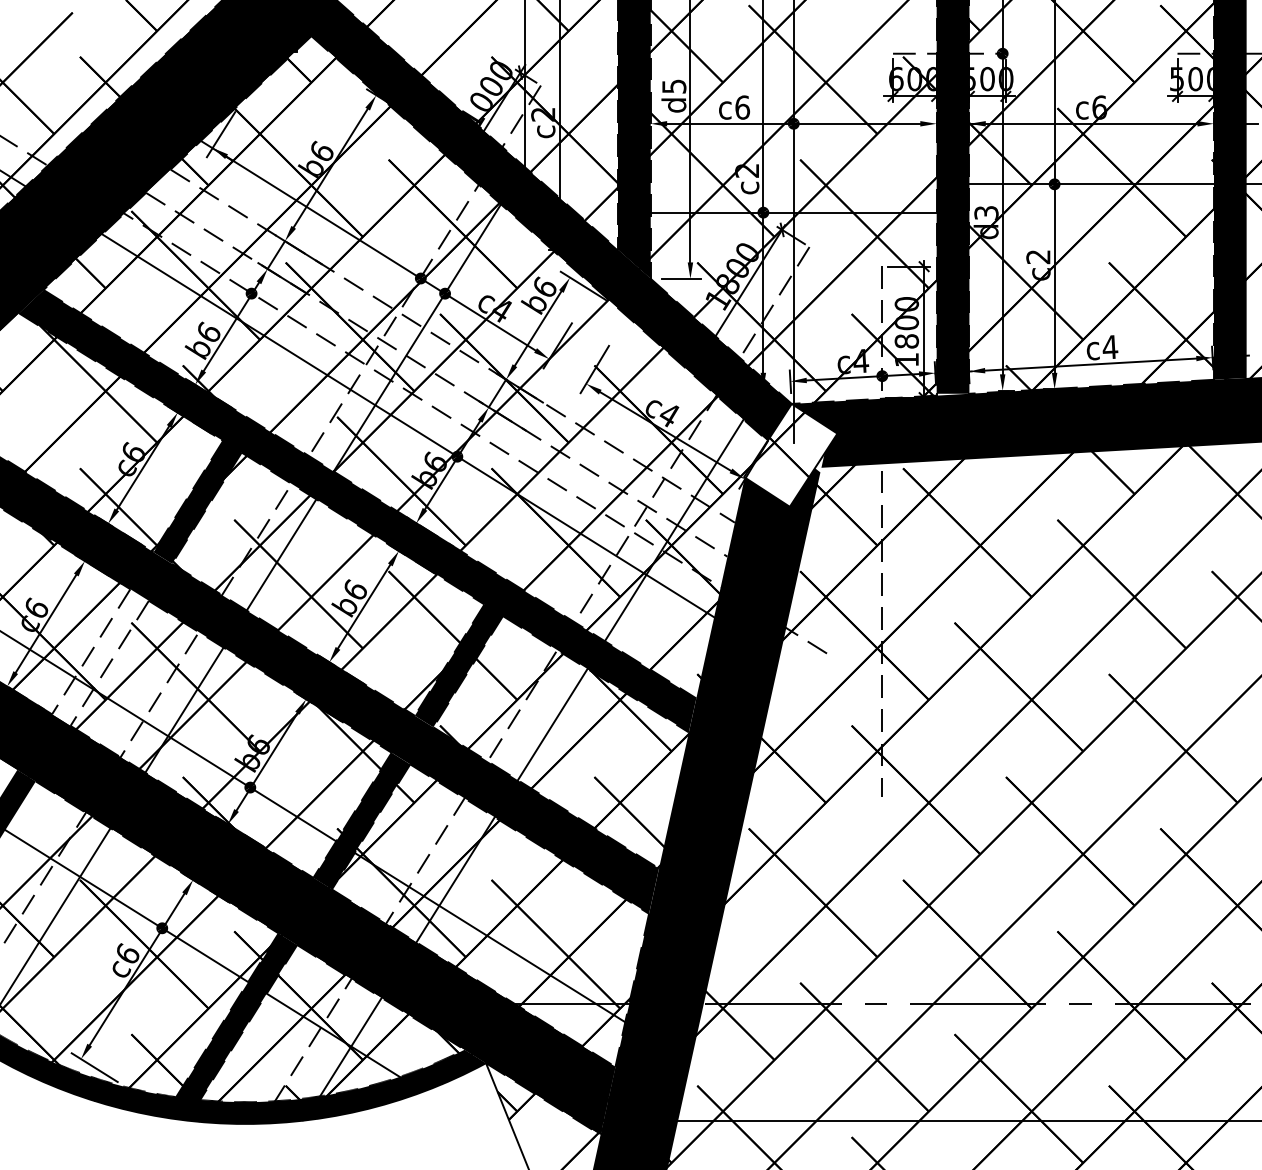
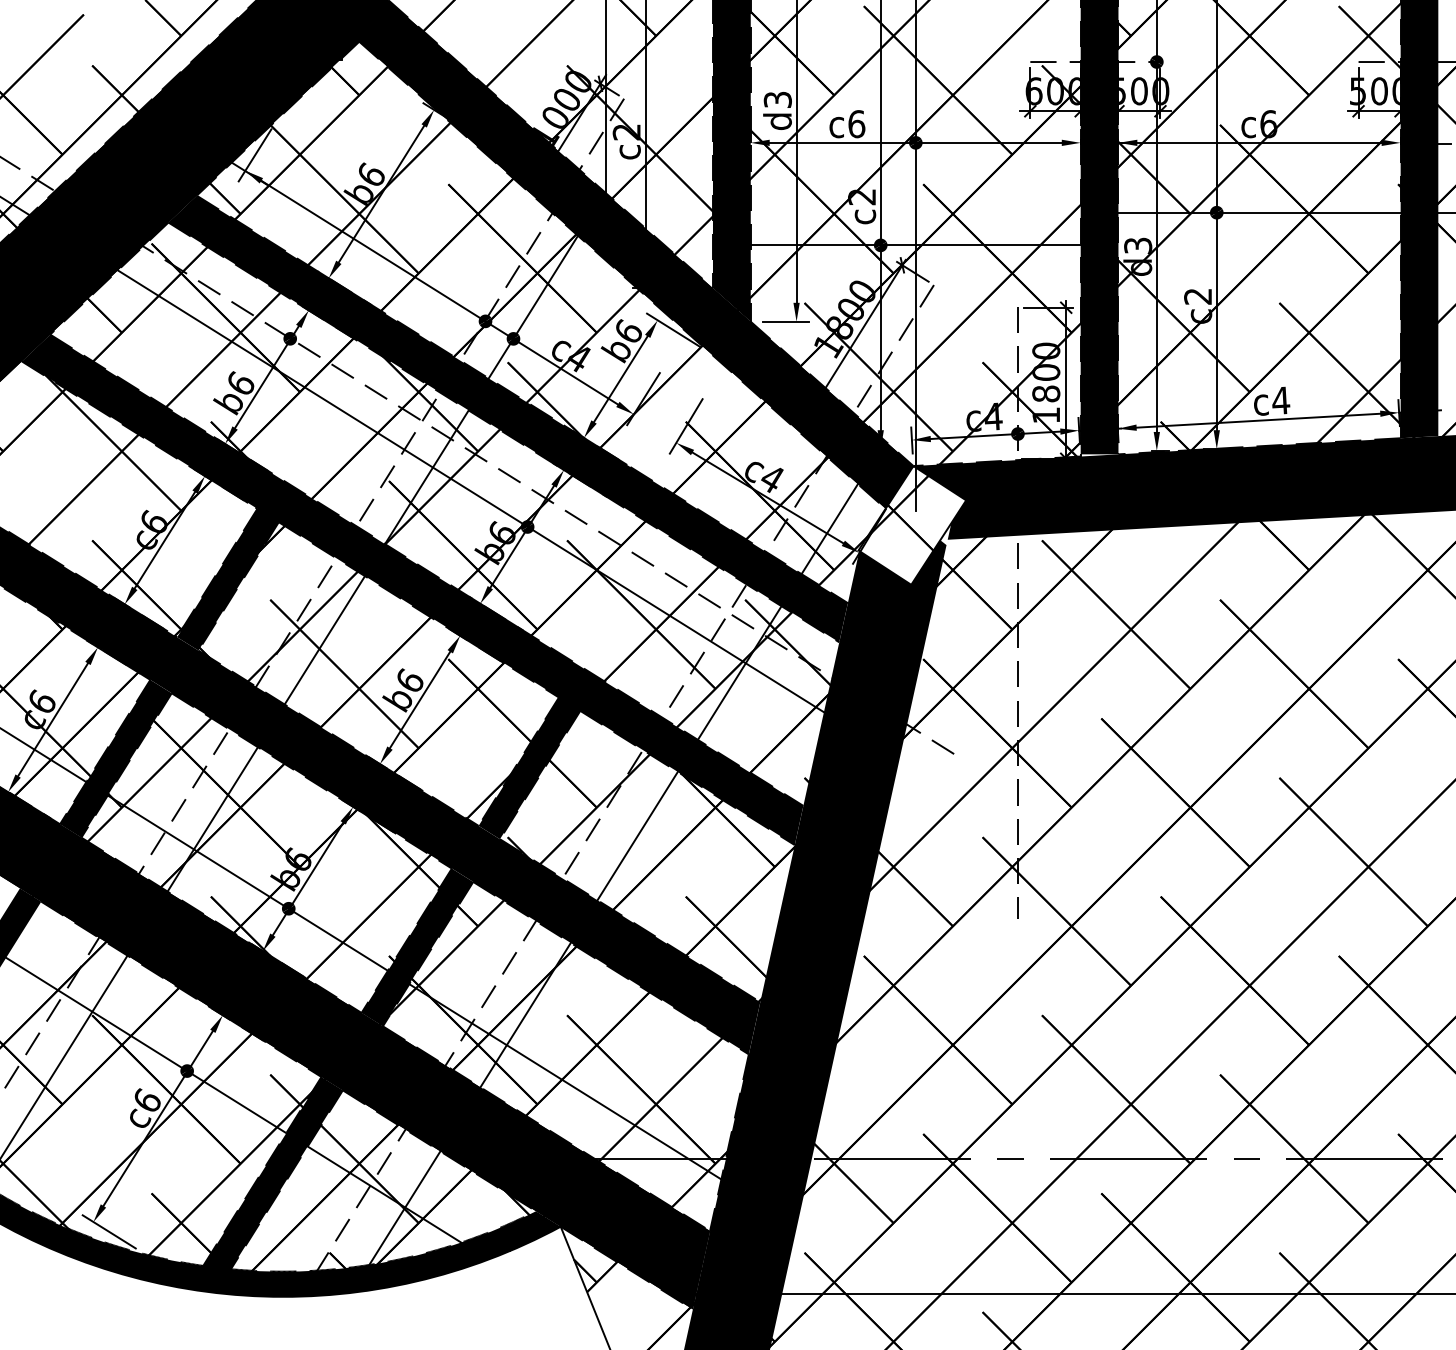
text: (673, 86) -> (777, 99), d5 -> d3
fill: (439, 362) -> (507, 418), added
fill: (100, 657) -> (115, 758), added

